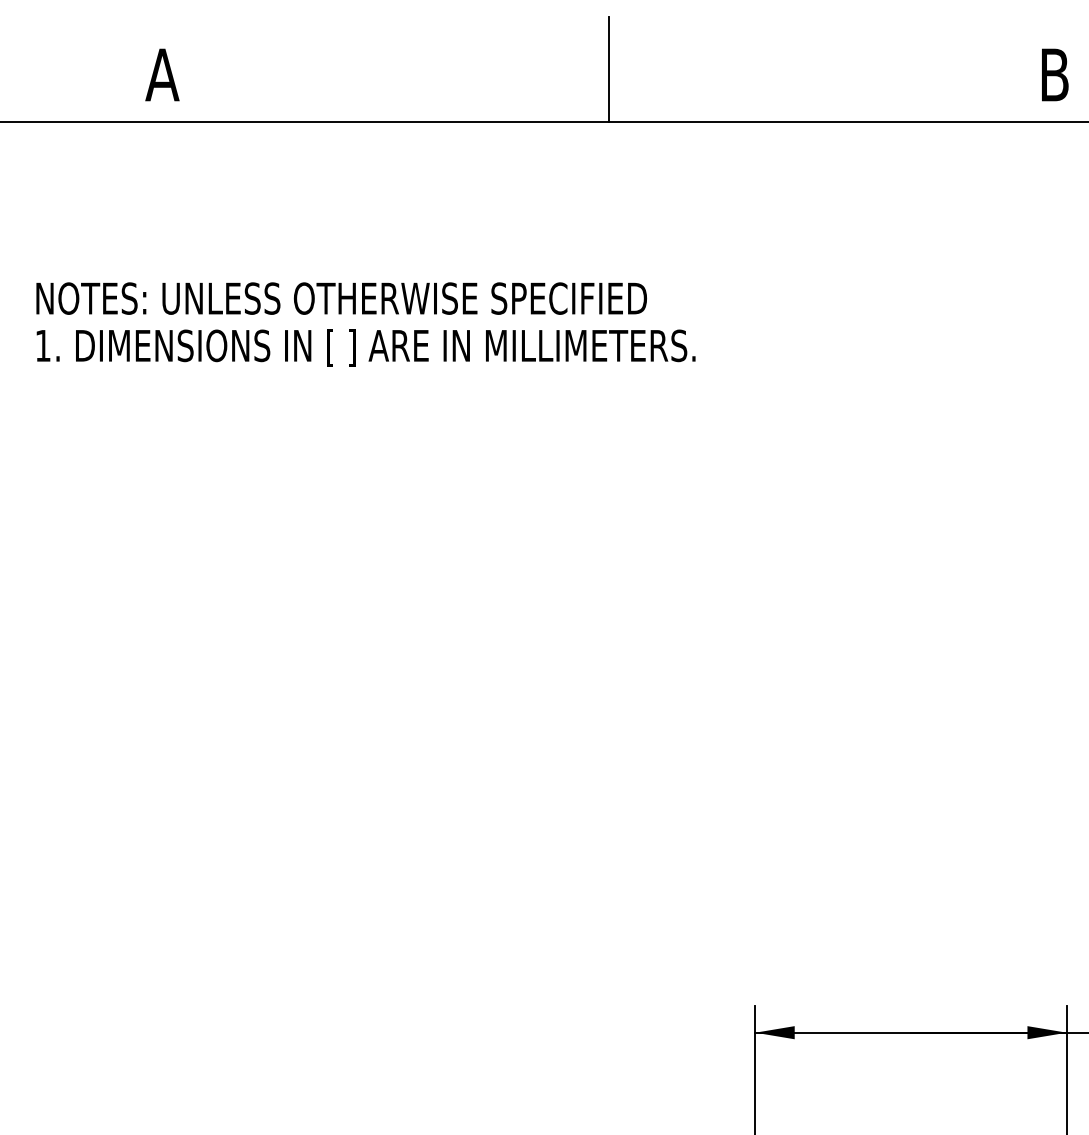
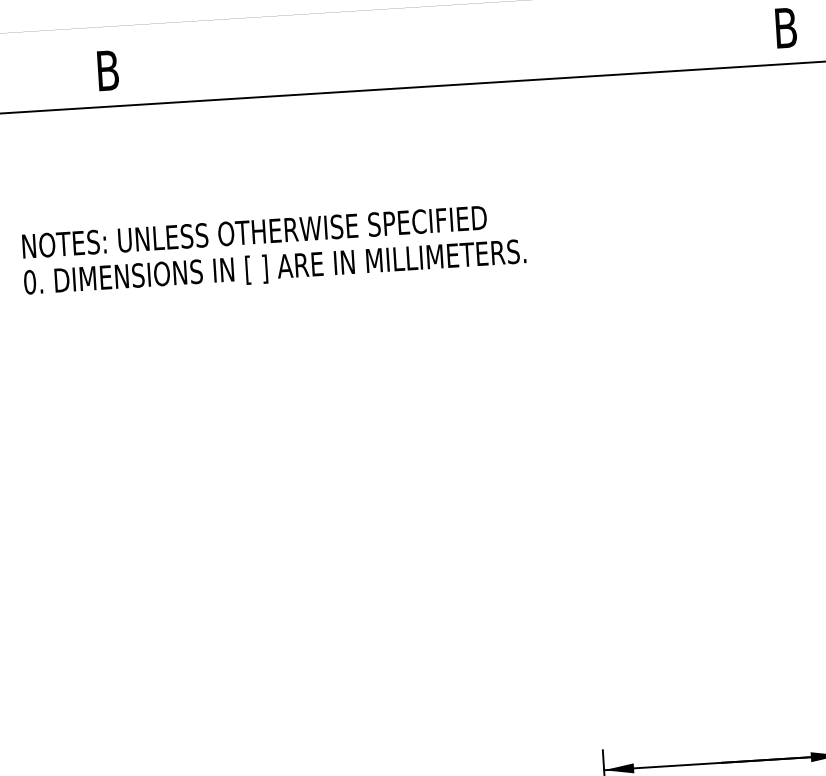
line: (608, 69) -> (446, 45), removed
text: (162, 74) -> (107, 70), A -> B
text: (42, 345) -> (29, 282), 1. -> 0.

